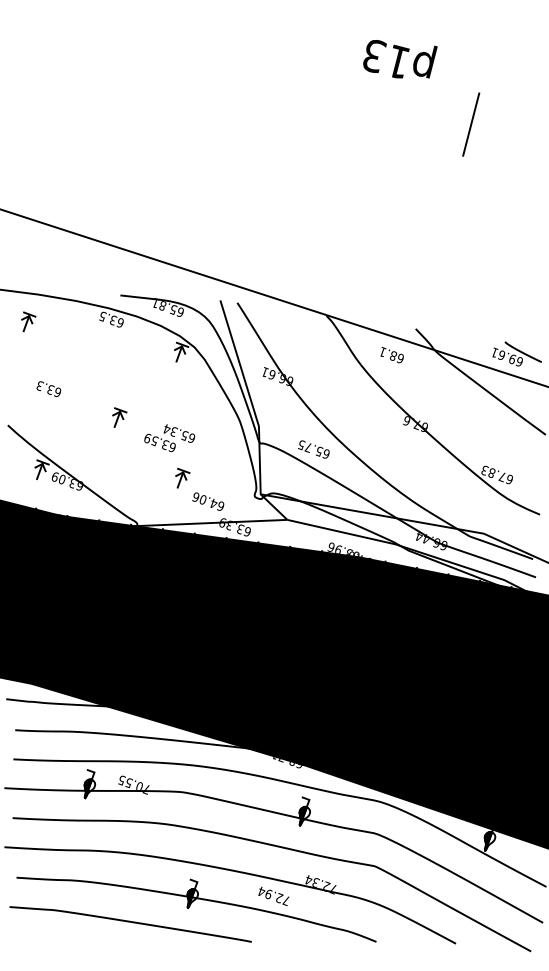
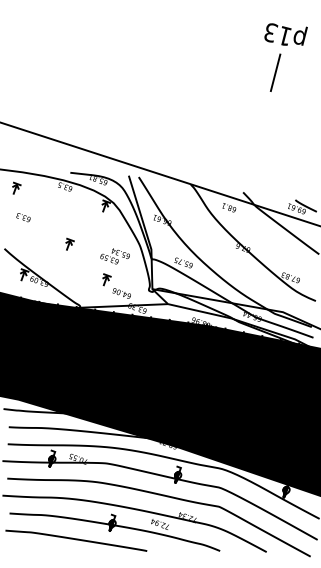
text: (399, 59) -> (285, 34), moved
text: (48, 388) -> (23, 217), moved
text: (168, 438) -> (114, 256), moved

